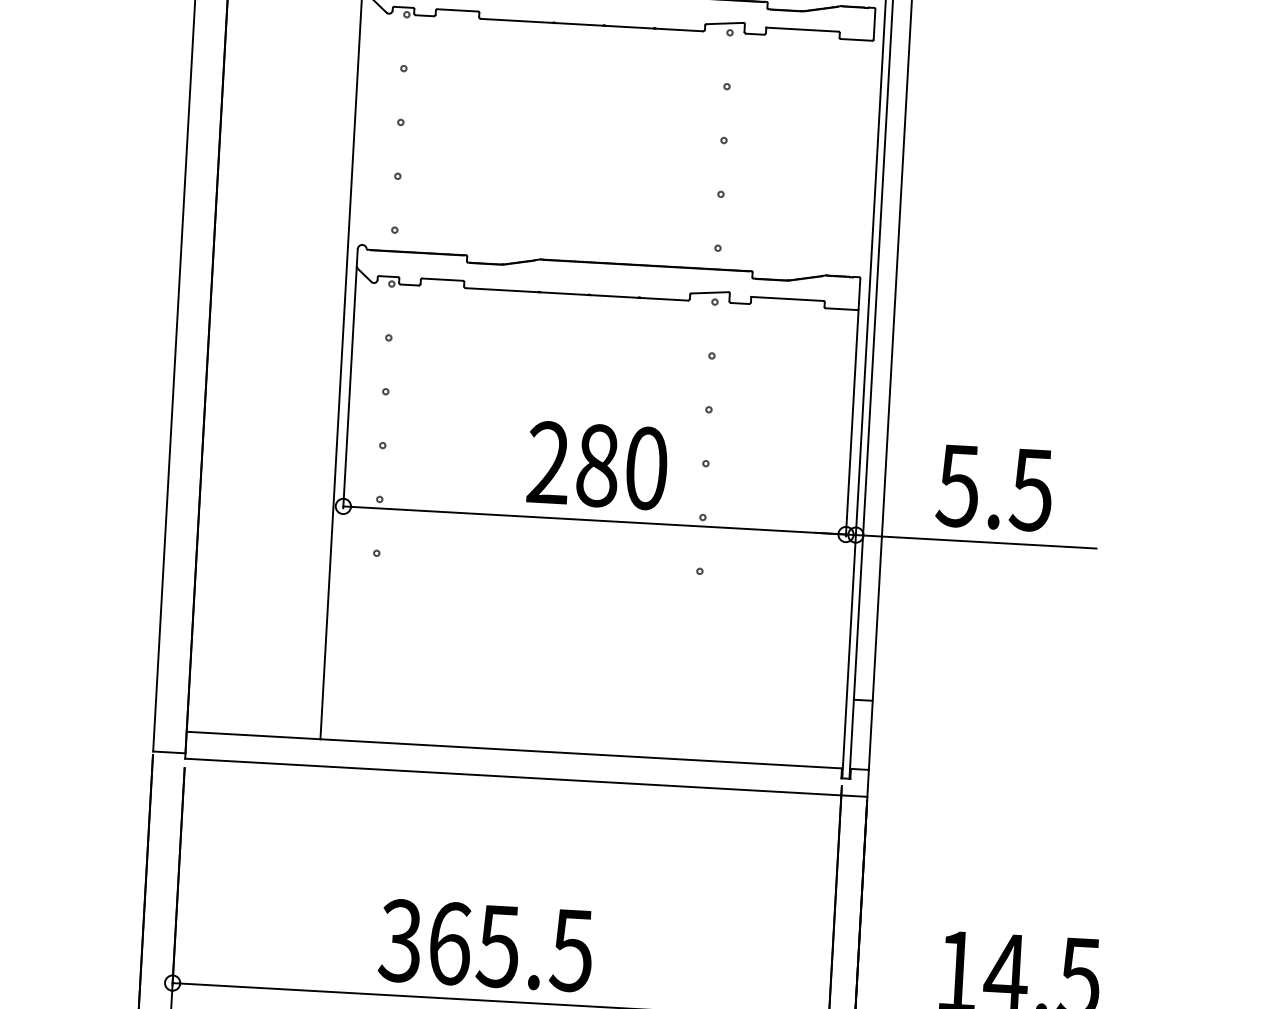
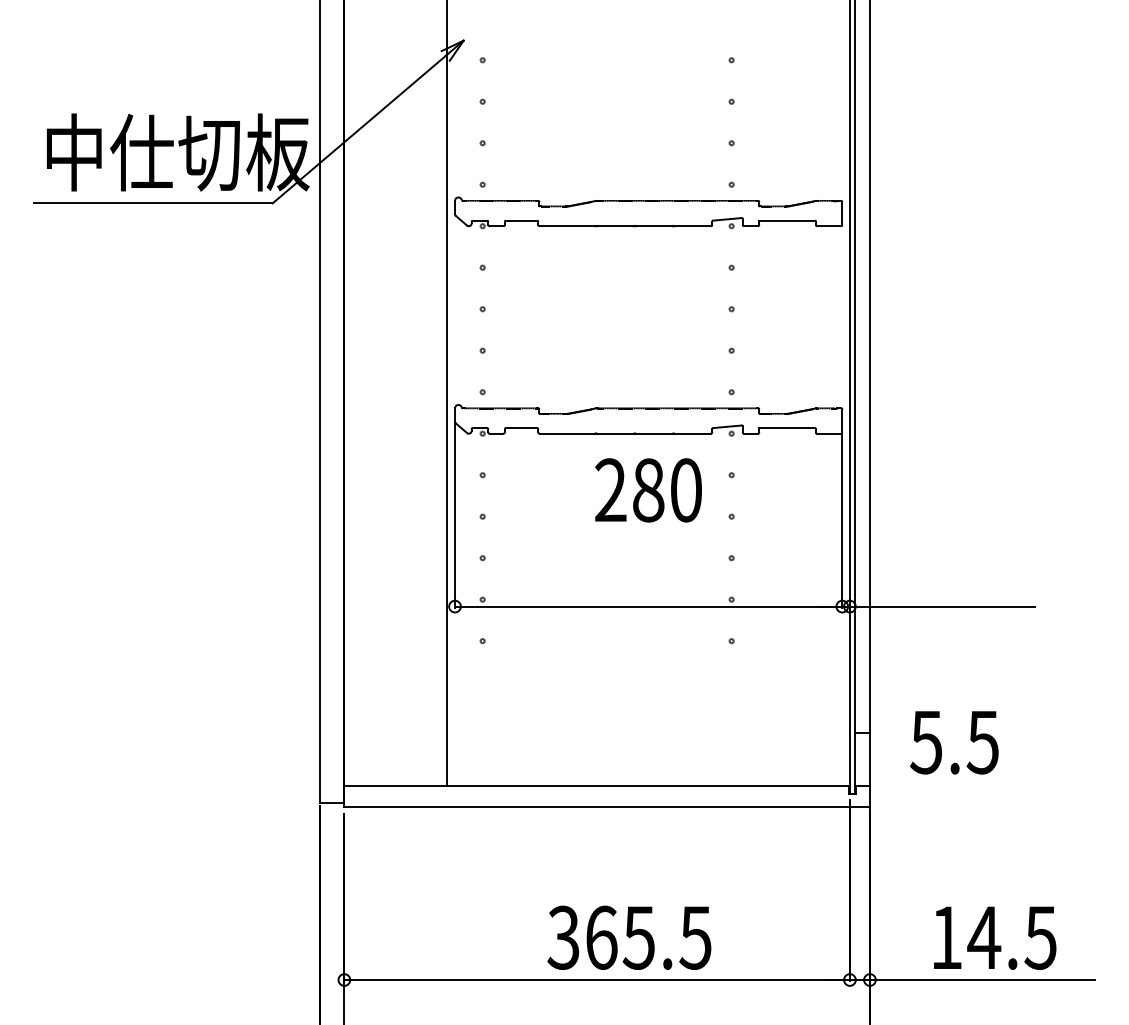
text: (597, 465) -> (648, 490), moved
text: (994, 488) -> (954, 742), moved
text: (486, 945) -> (629, 937), moved

